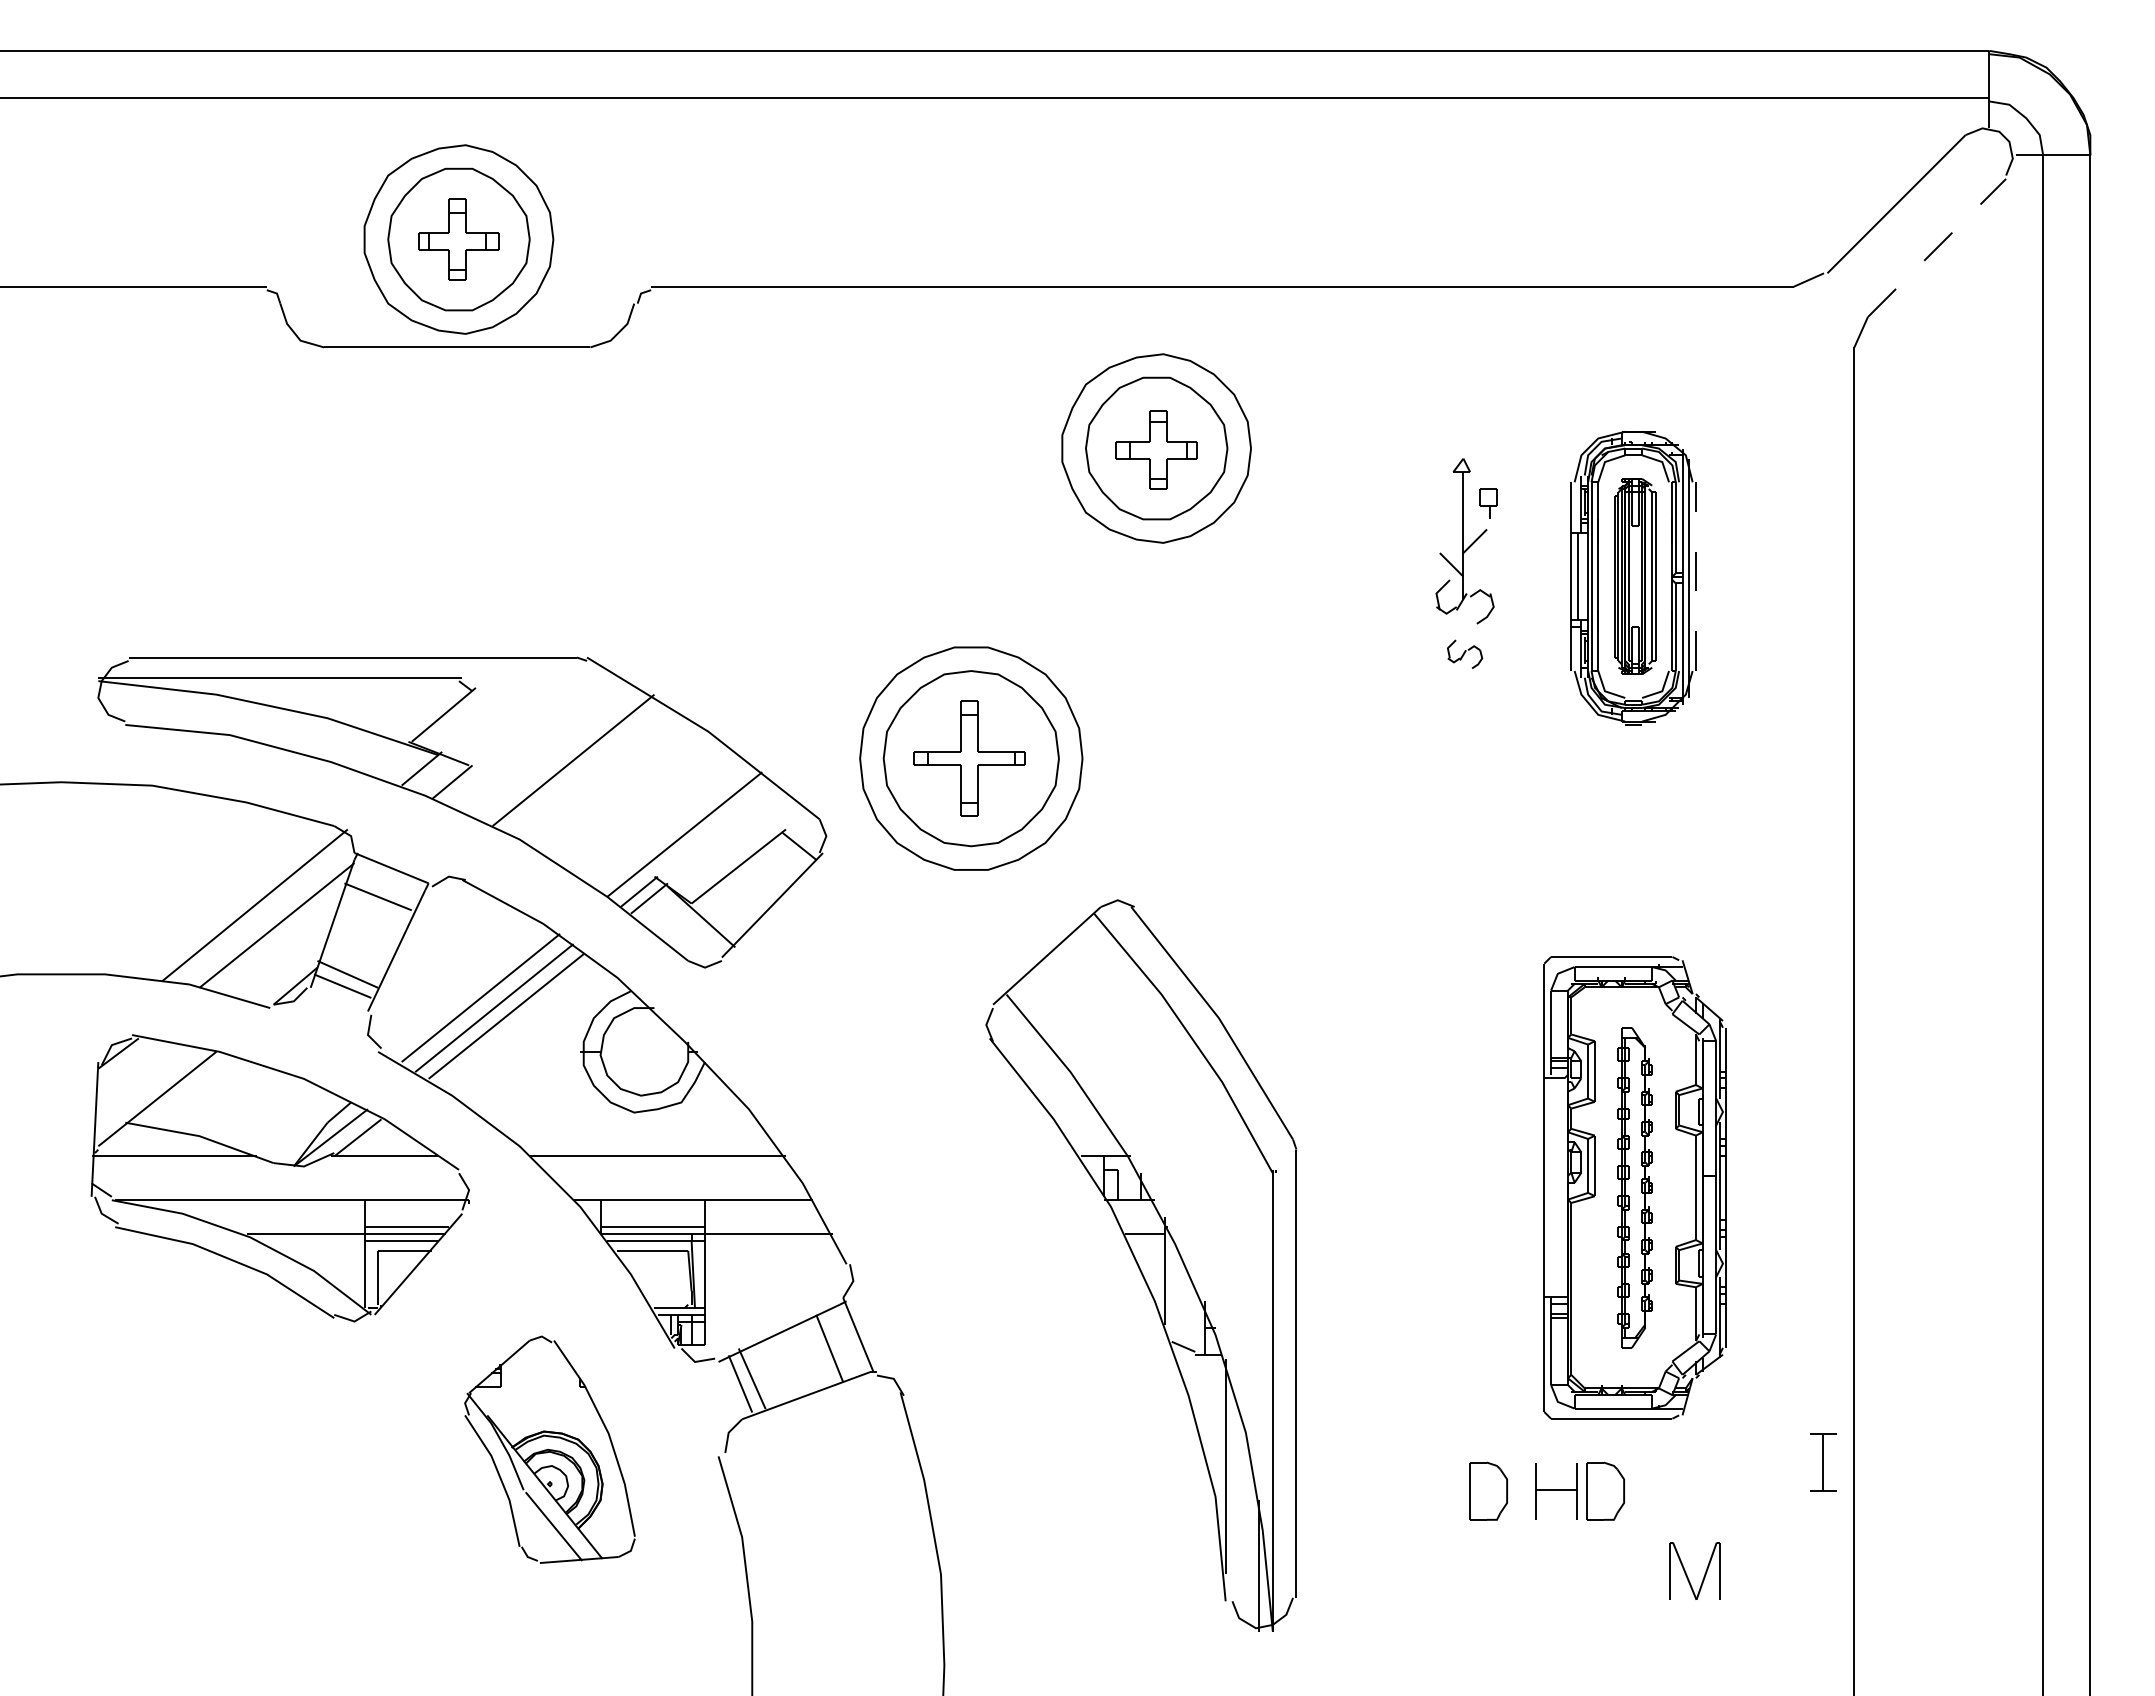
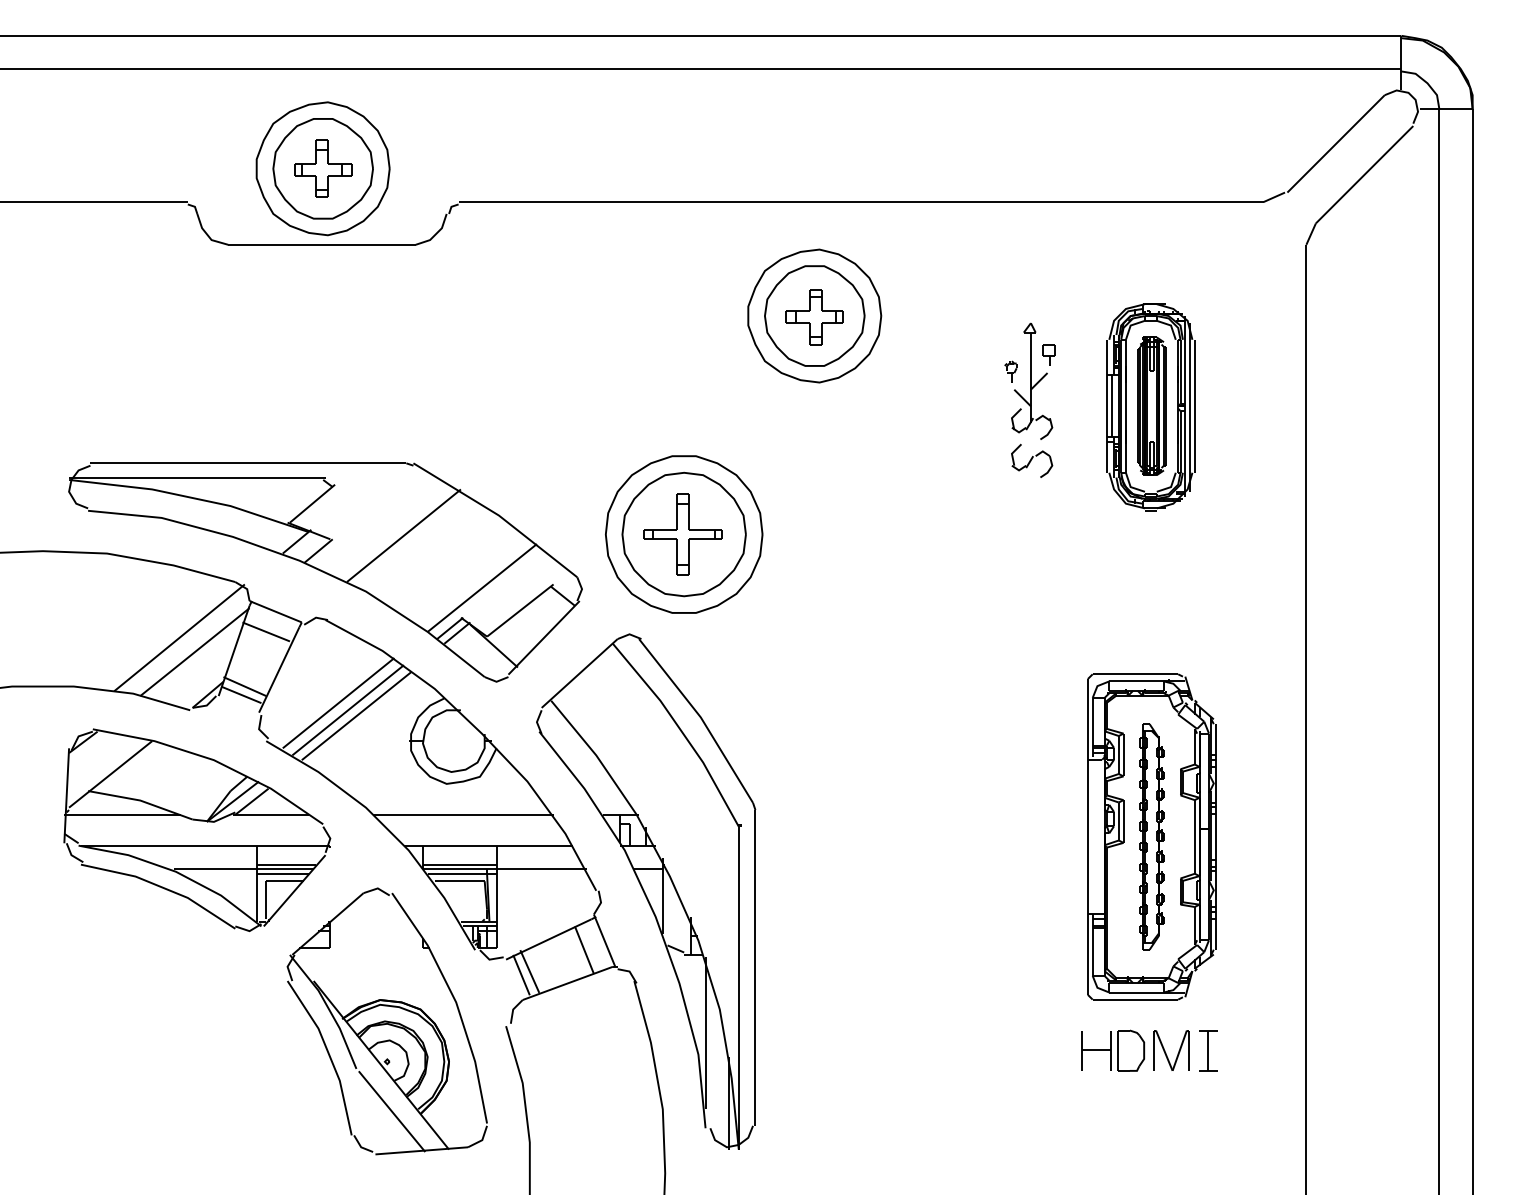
line: (1937, 248) -> (1364, 175), dashed -> solid
part: (1434, 527) -> (1010, 371), added
line: (1695, 576) -> (1194, 406), dashed -> solid
part: (1464, 654) -> (1031, 461), size x1.67
part: (1141, 1265) -> (646, 891), moved
part: (549, 1449) -> (386, 1021), size x1.67
part: (1823, 1462) -> (1208, 1050), moved
part: (1488, 1490) -> (1048, 1050), removed
part: (1687, 1574) -> (1166, 1053), moved

